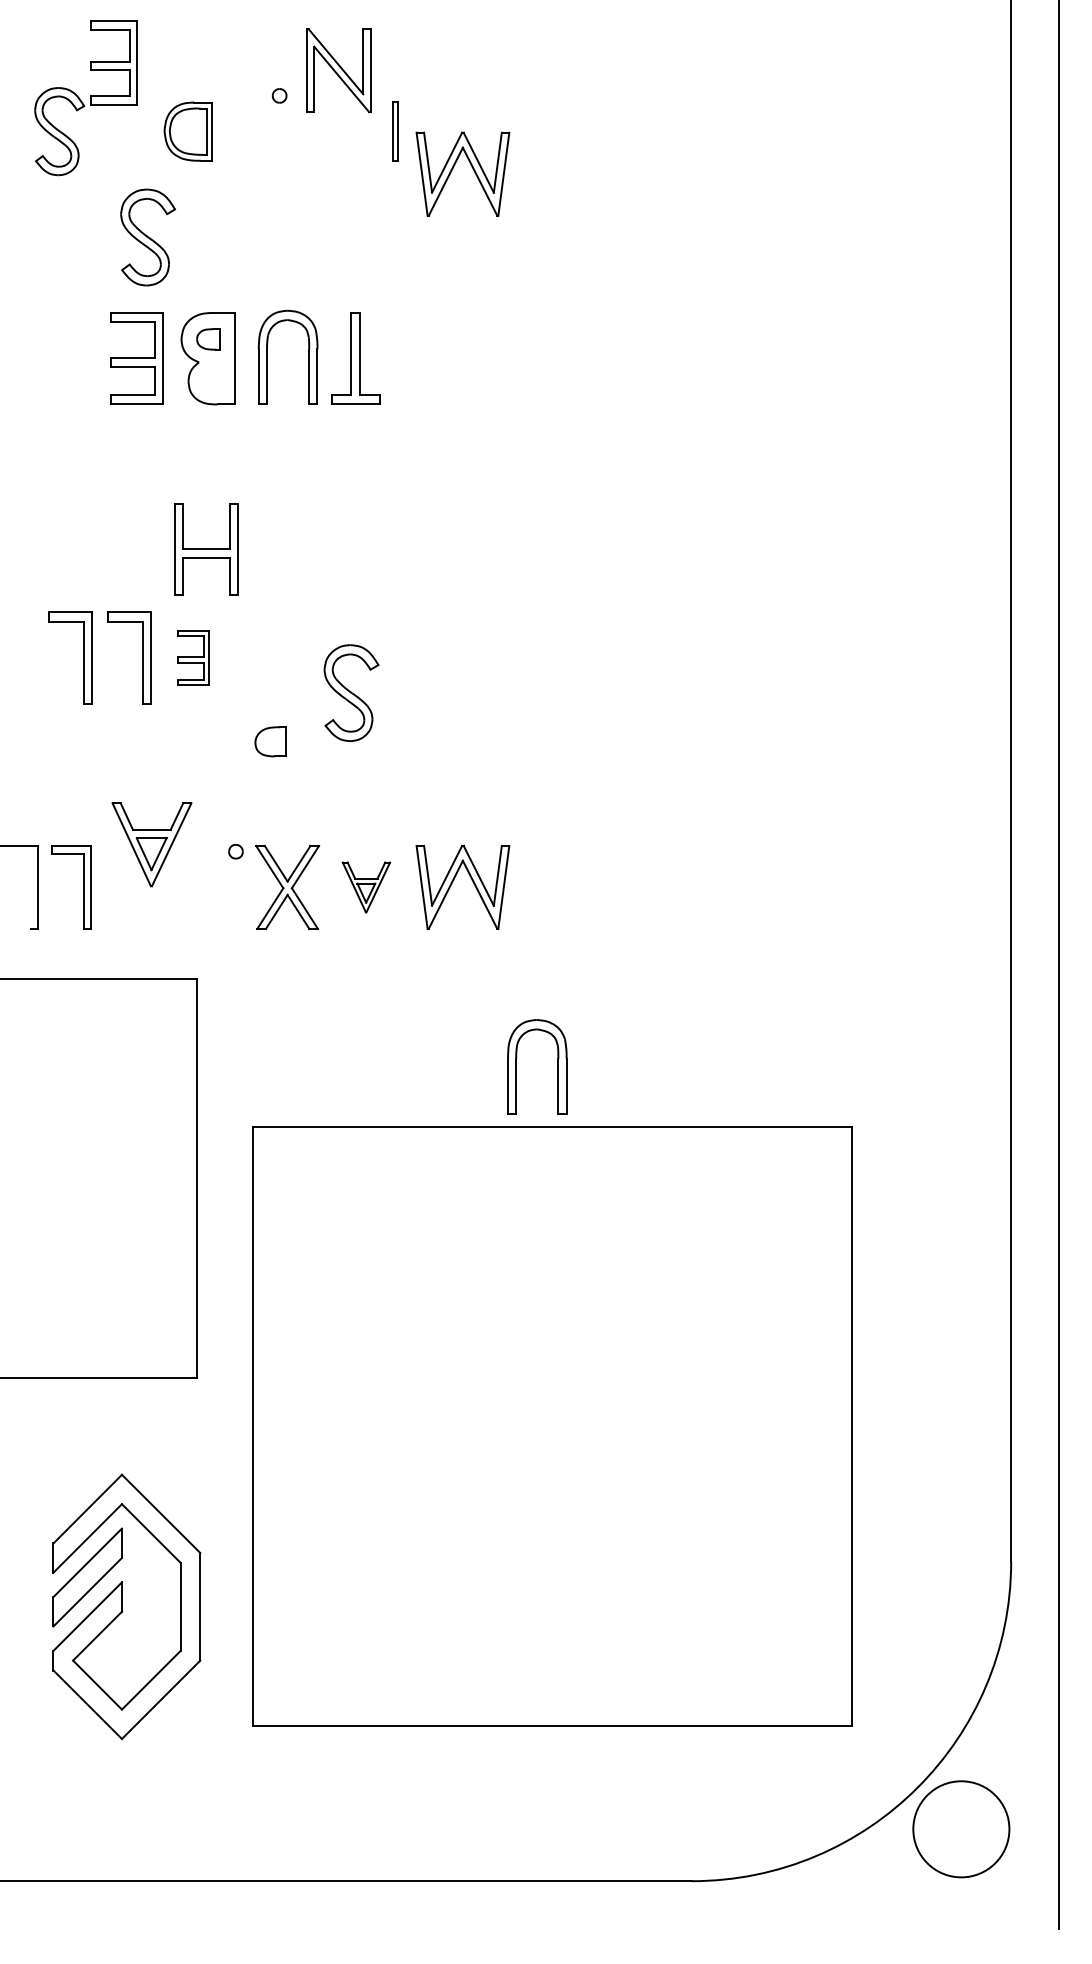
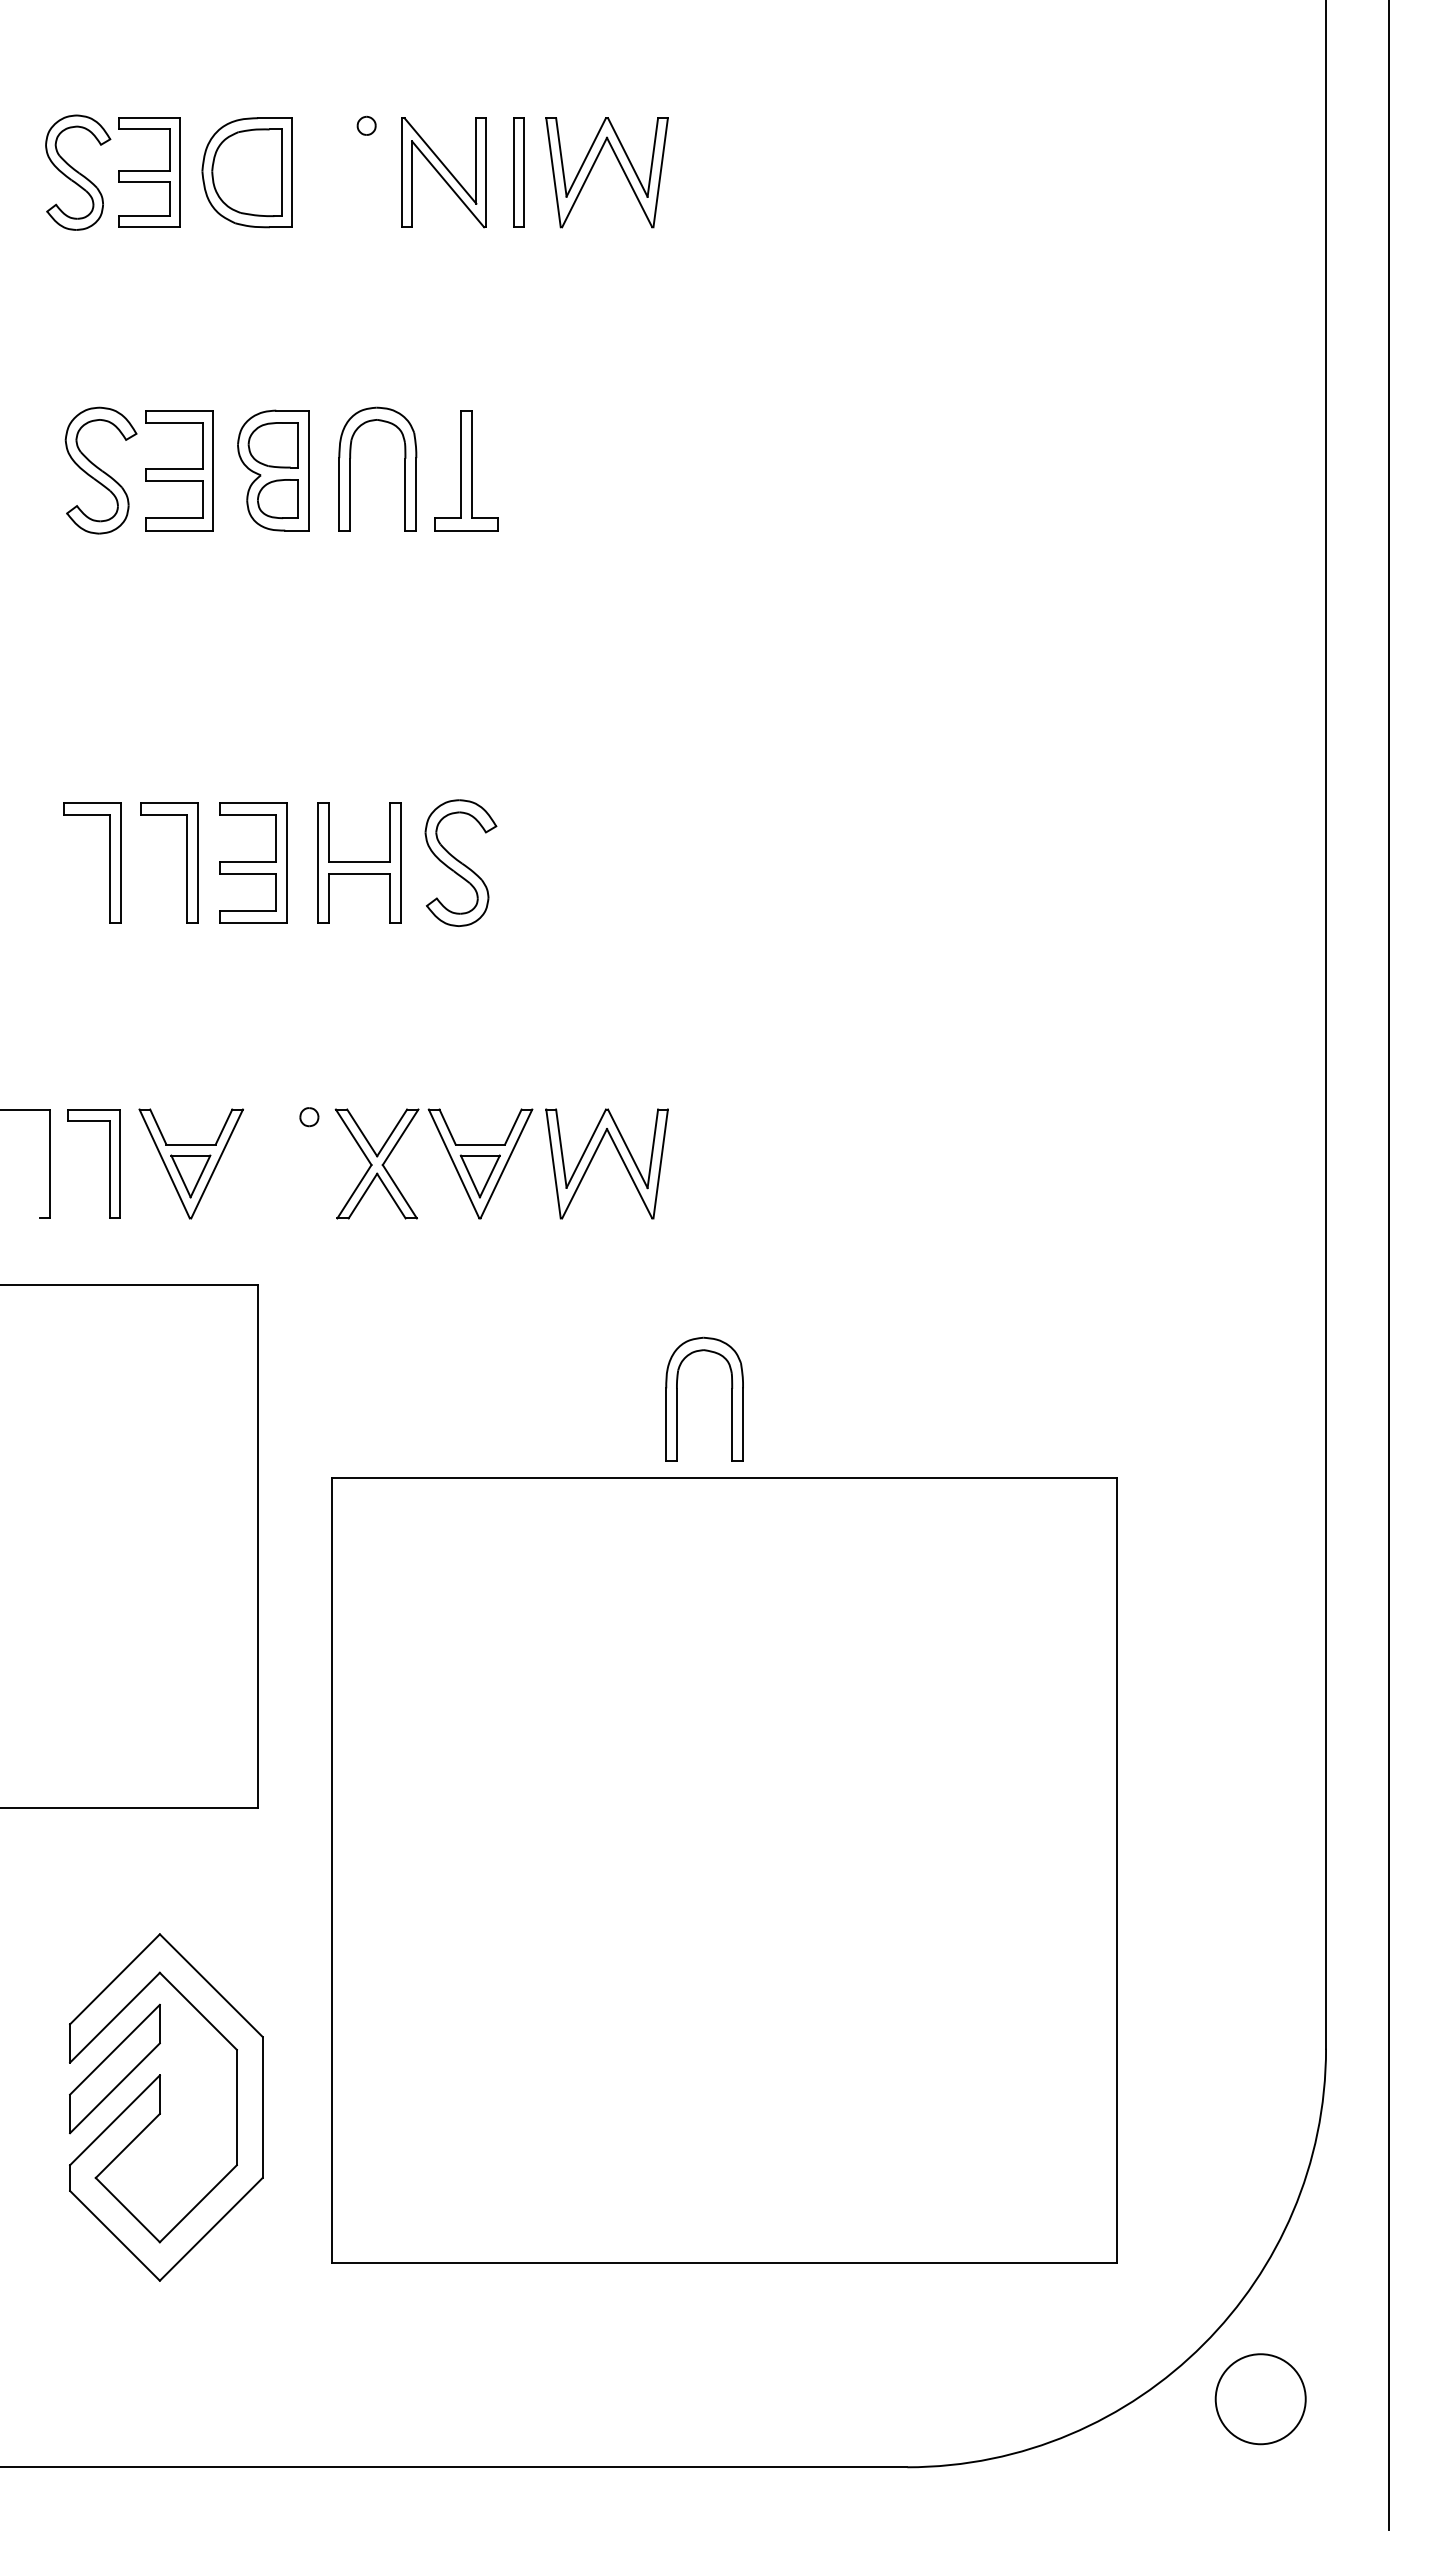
part: (114, 62) -> (149, 172), moved
part: (338, 70) -> (443, 172), moved
part: (188, 131) -> (246, 172), size x1.43
part: (395, 131) -> (518, 172), size x1.43
part: (453, 168) -> (594, 165), moved
part: (147, 237) -> (100, 470), moved
part: (207, 339) -> (272, 445), size x1.67
part: (206, 549) -> (359, 862), moved
part: (193, 657) -> (253, 862), size x1.67
part: (351, 692) -> (460, 862), moved
part: (270, 742) -> (277, 499), moved
part: (151, 844) -> (190, 1163), moved
part: (366, 887) -> (480, 1163), size x1.67
circle: (961, 1829) -> (1260, 2399), size x0.71

